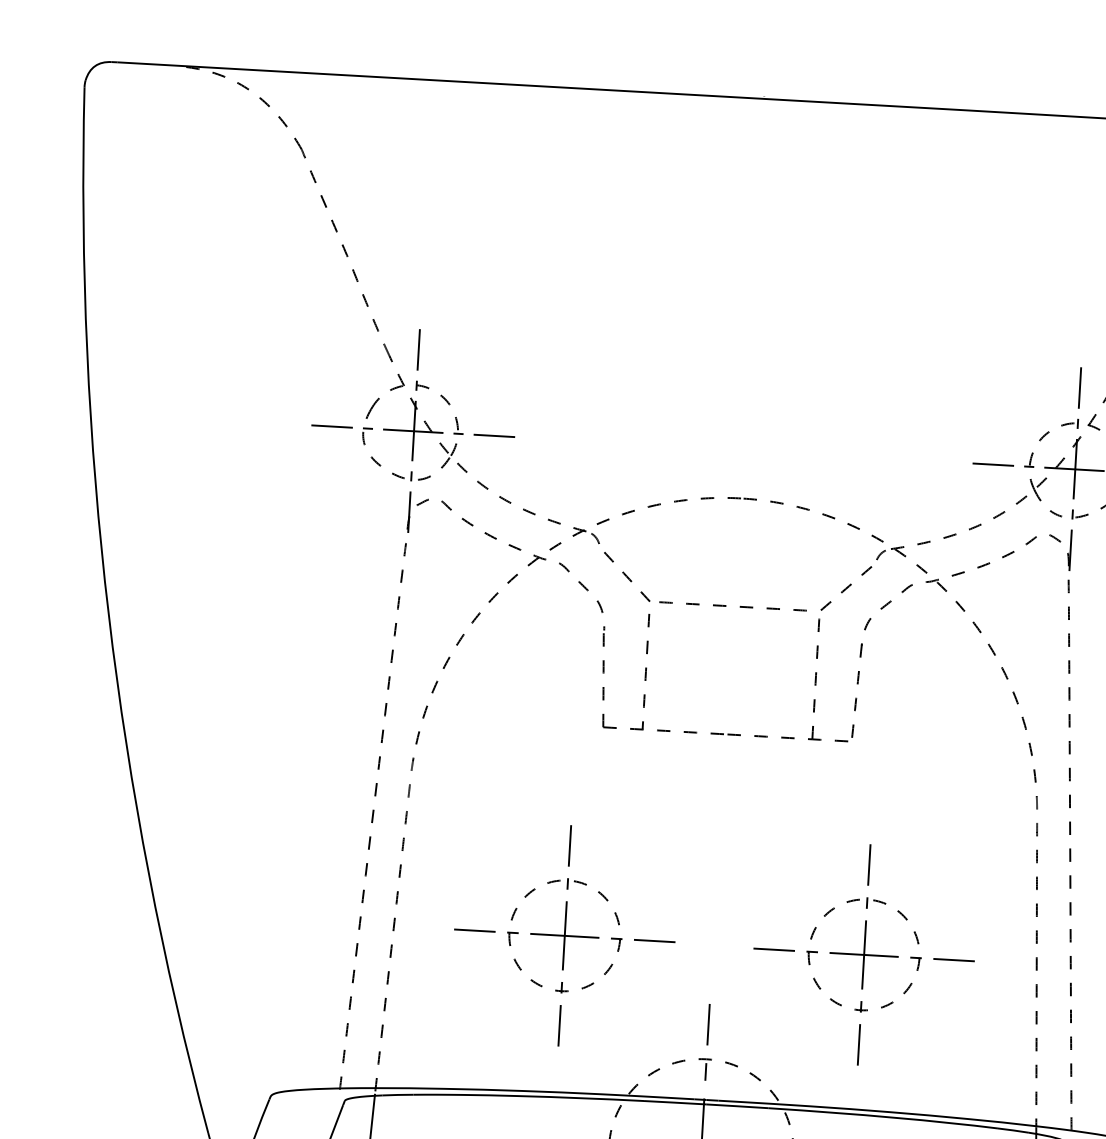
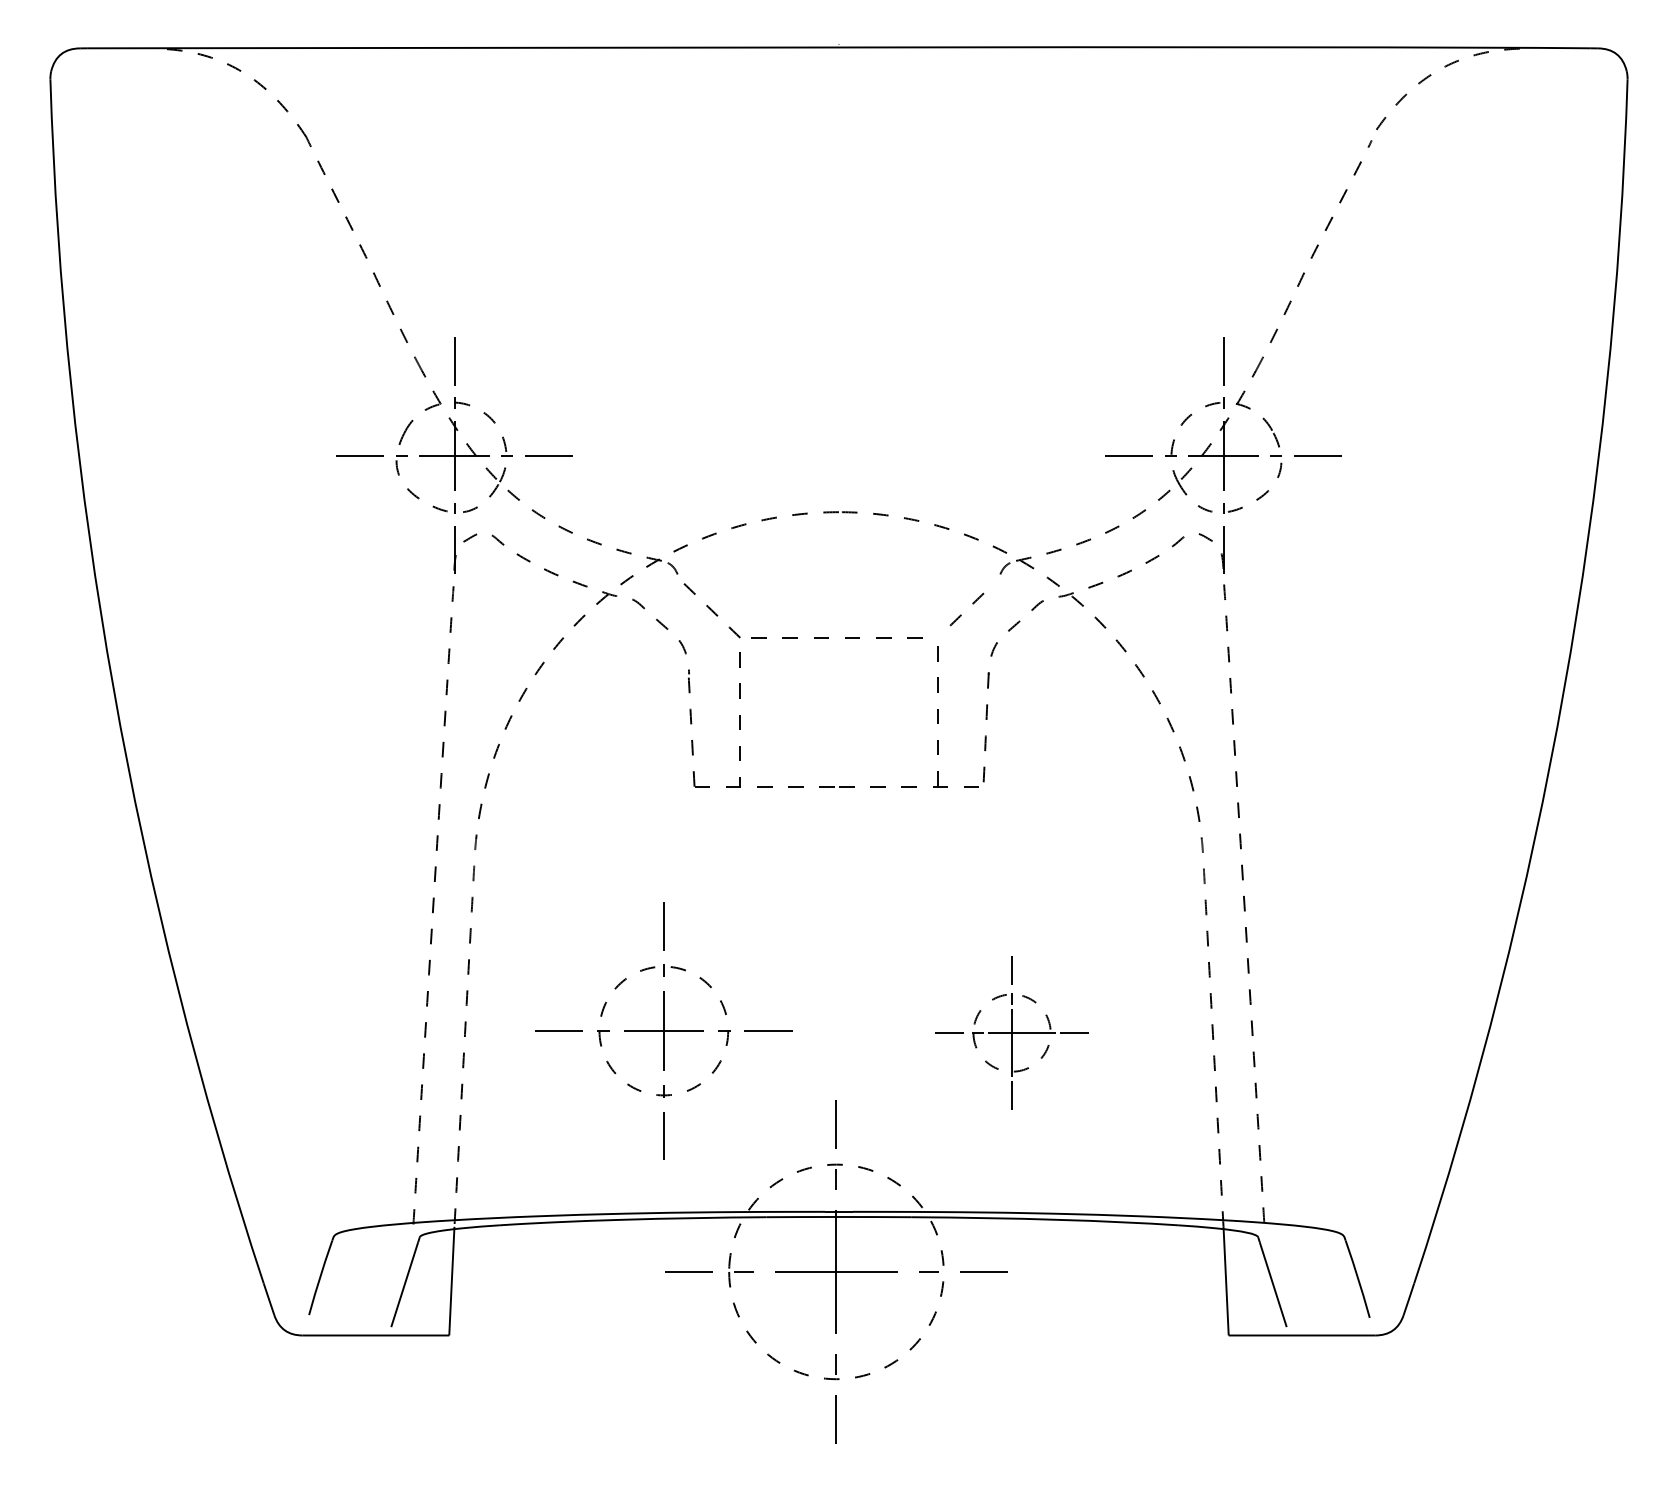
part: (845, 588) -> (966, 609), size x0.6
part: (863, 954) -> (1011, 1032), size x0.6

